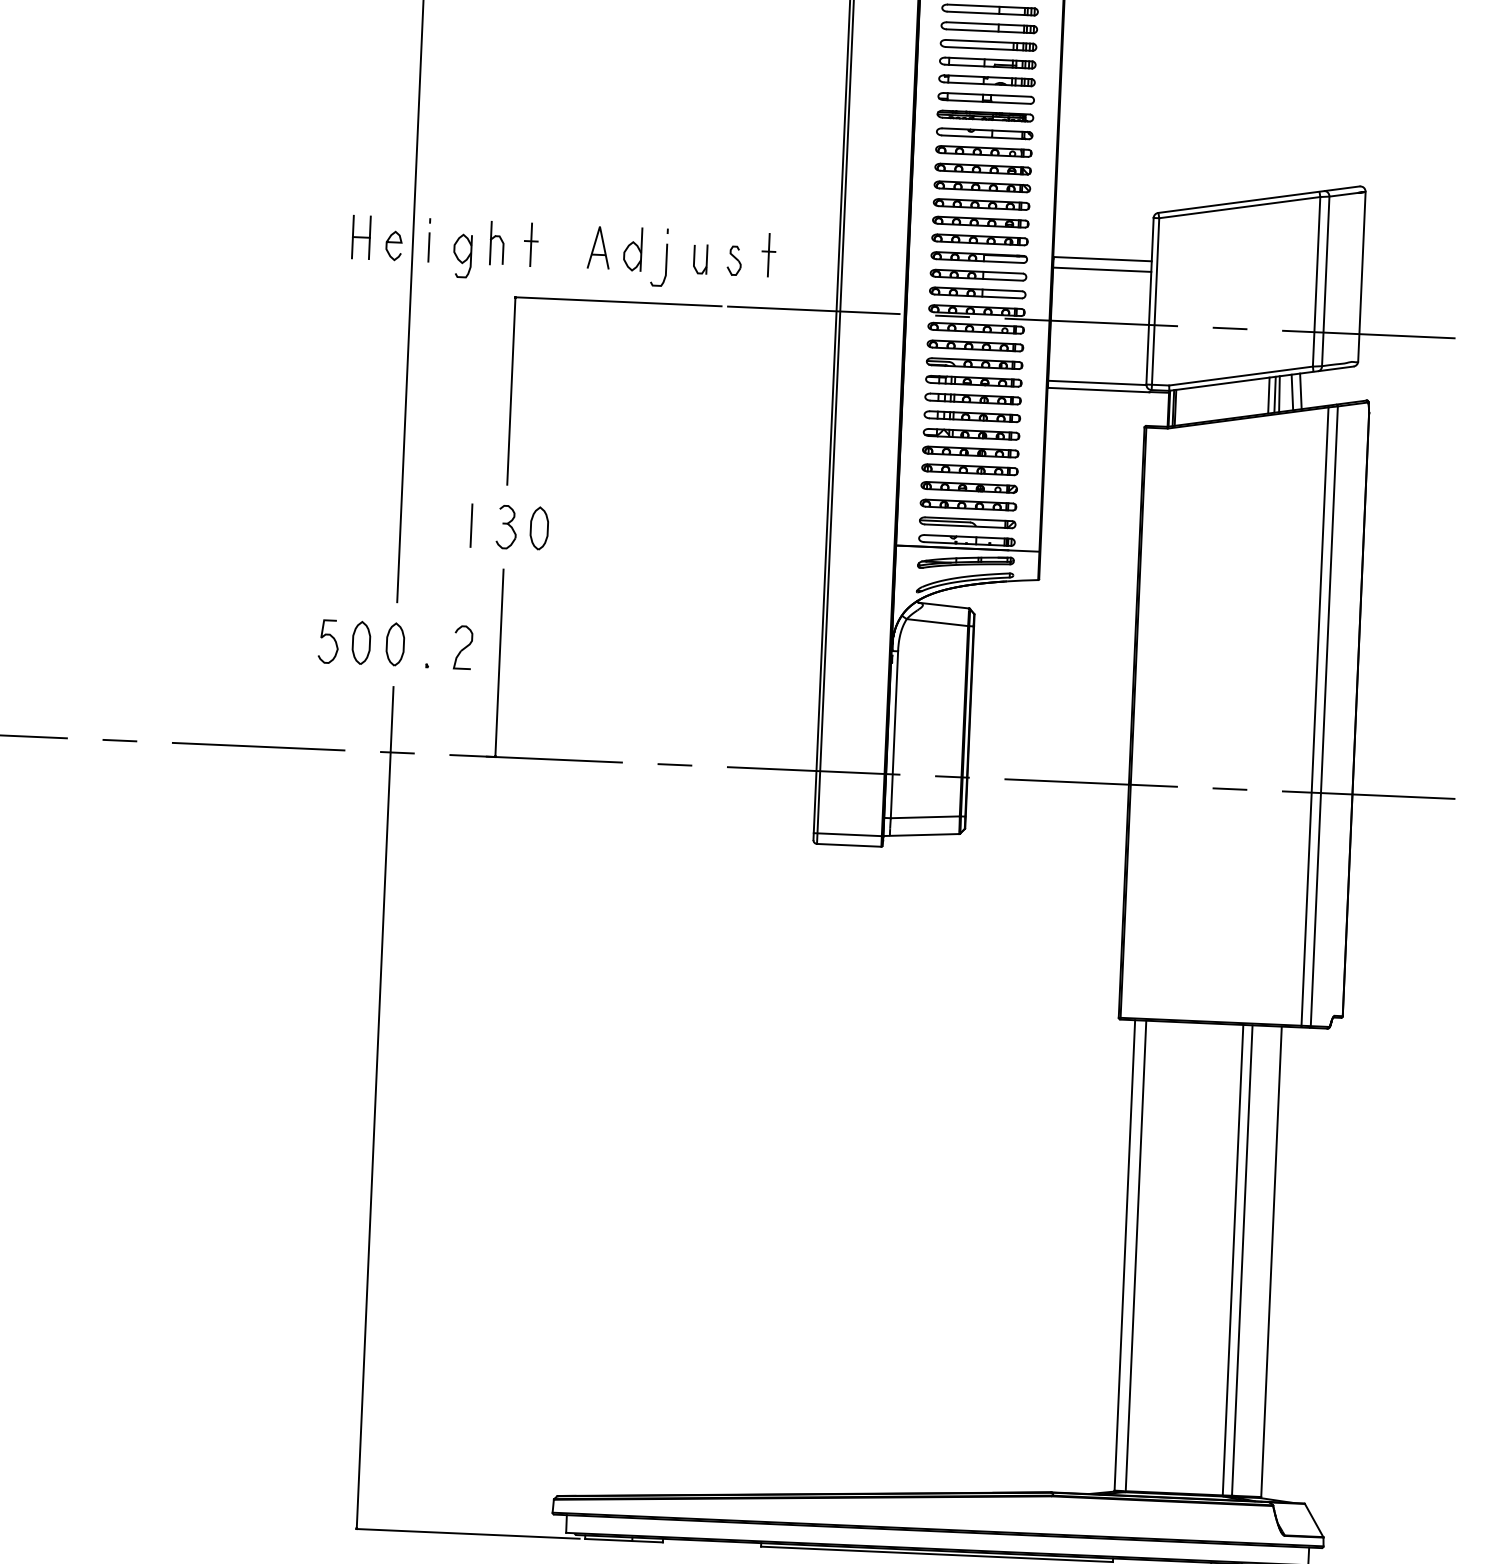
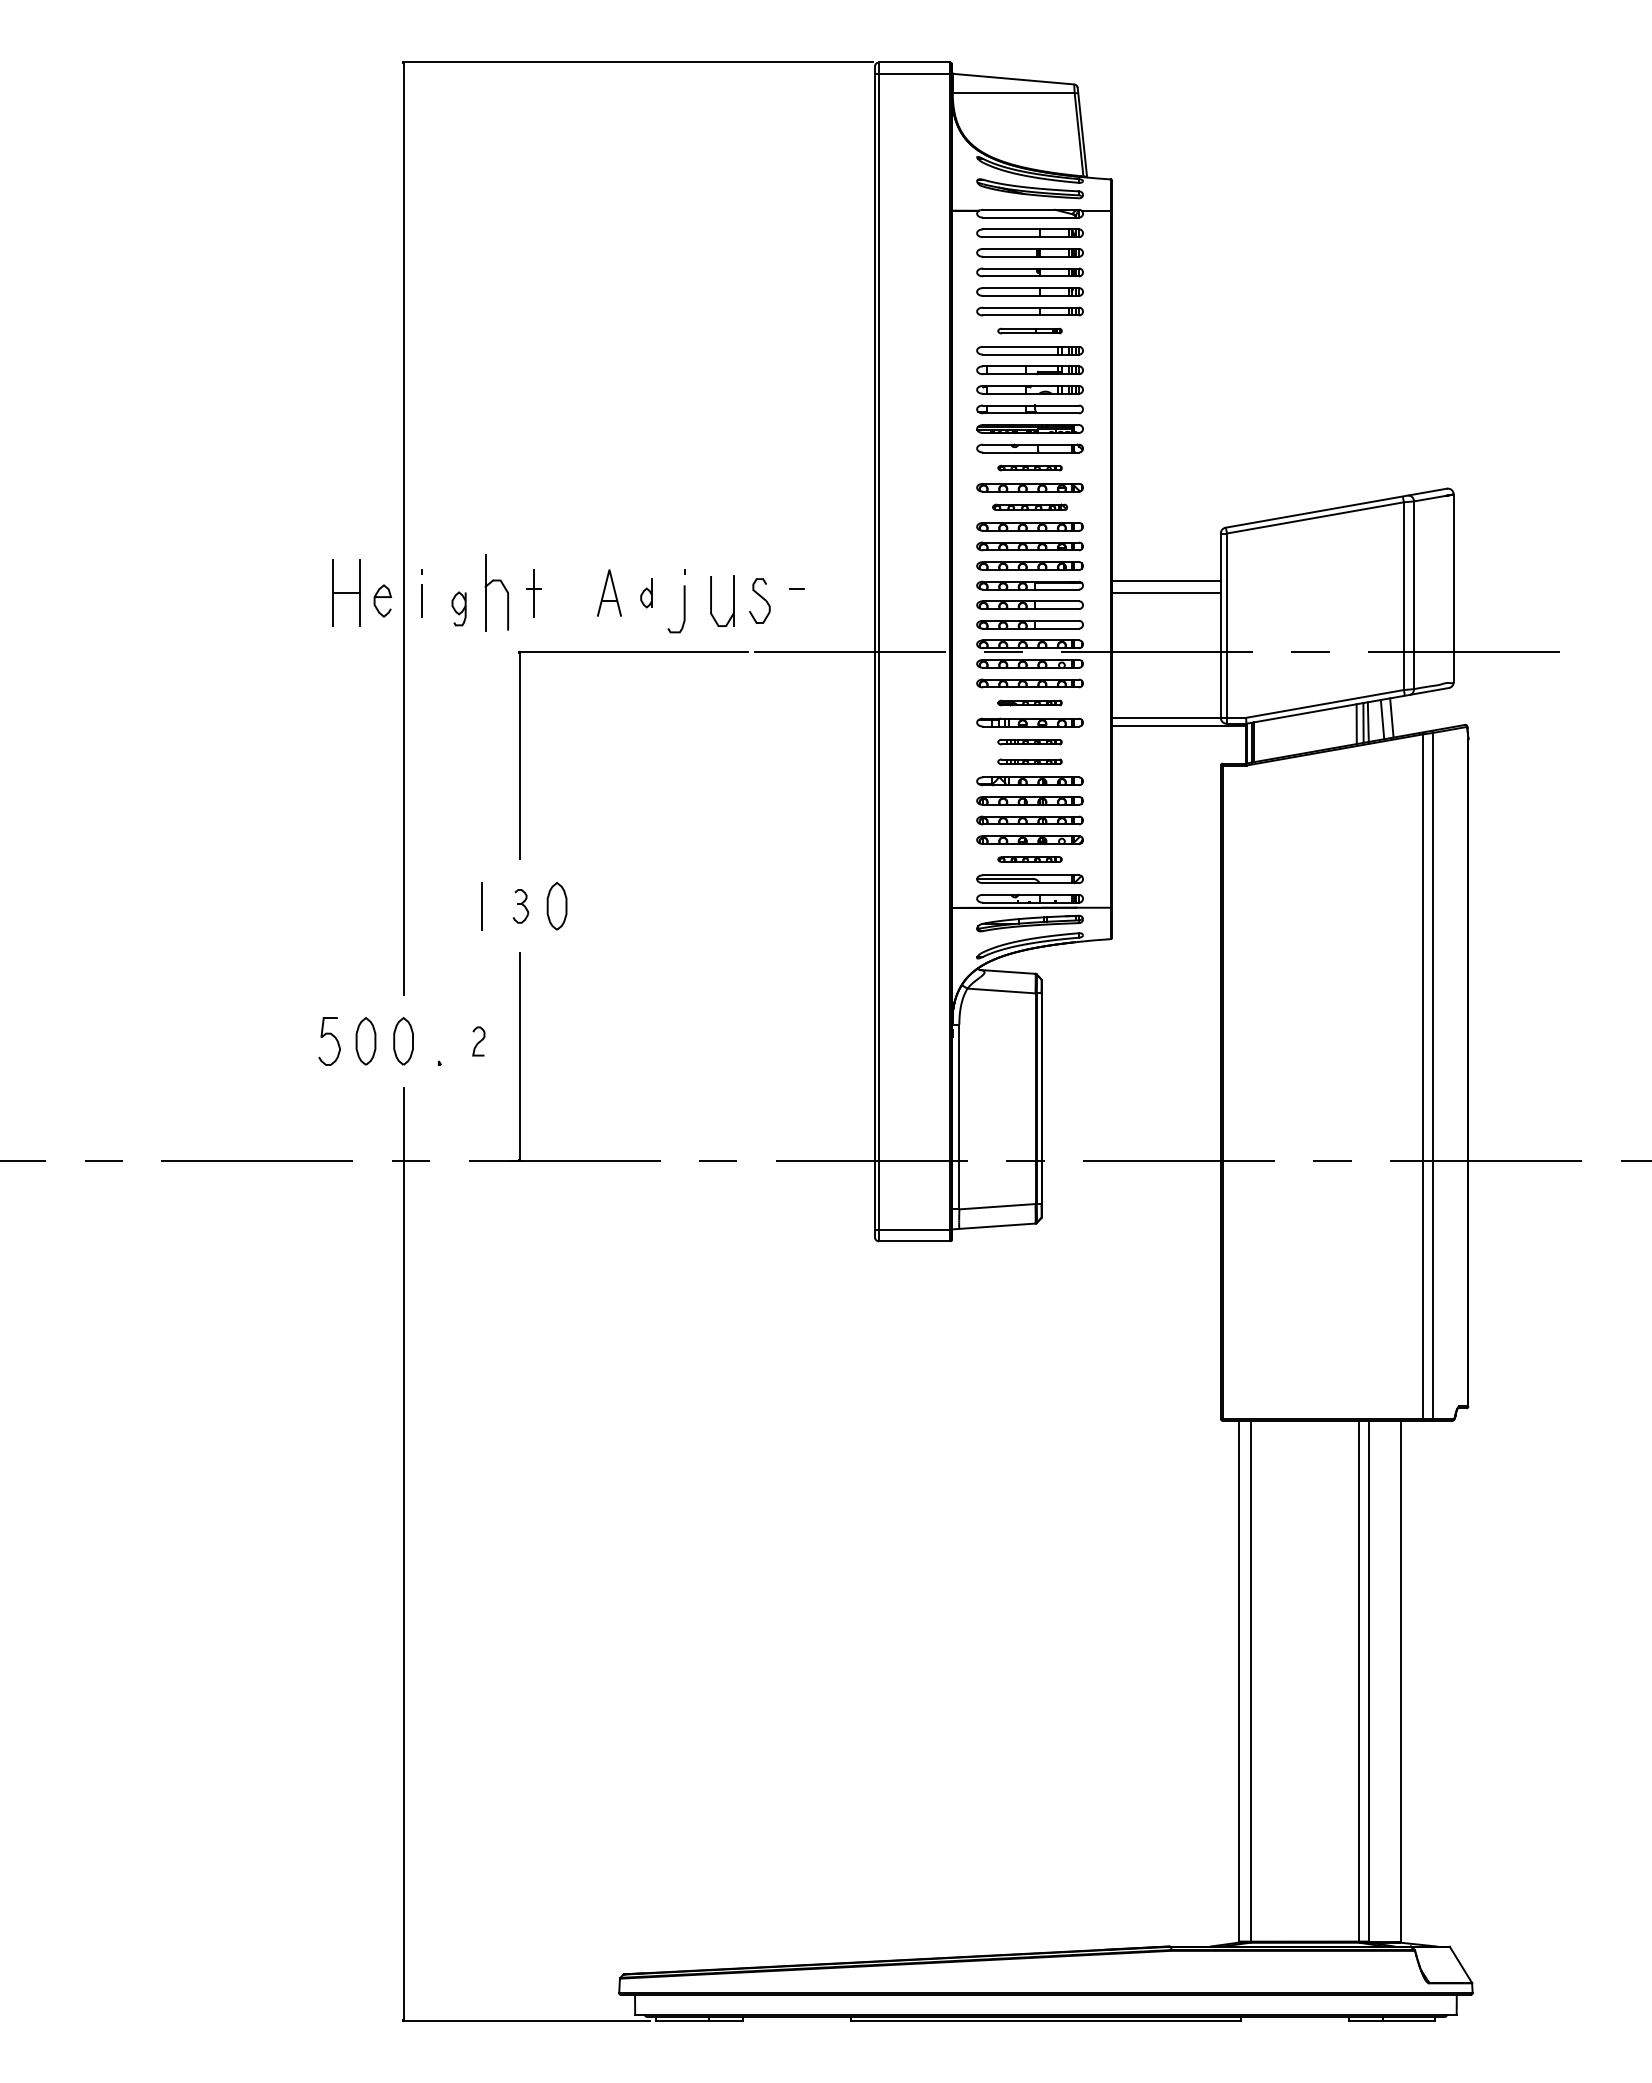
part: (988, 27) -> (1029, 330), size x0.6
part: (983, 150) -> (1029, 467), size x0.6
part: (981, 186) -> (1029, 507), size x0.7
part: (361, 237) -> (346, 593), size x1.4
part: (496, 243) -> (496, 593), size x1.6
part: (632, 249) -> (646, 593), size x0.6
line: (768, 254) -> (797, 592), removed
part: (462, 255) -> (458, 608), size x0.7
part: (699, 258) -> (721, 600), size x1.6
part: (734, 260) -> (759, 600), size x1.4
part: (974, 363) -> (1029, 702), size x0.6
part: (972, 398) -> (1029, 741), size x0.6
part: (971, 416) -> (1029, 761), size x0.6
part: (967, 504) -> (1029, 859), size x0.6
part: (506, 527) -> (520, 906), size x0.7
part: (463, 647) -> (478, 1041), size x0.6

